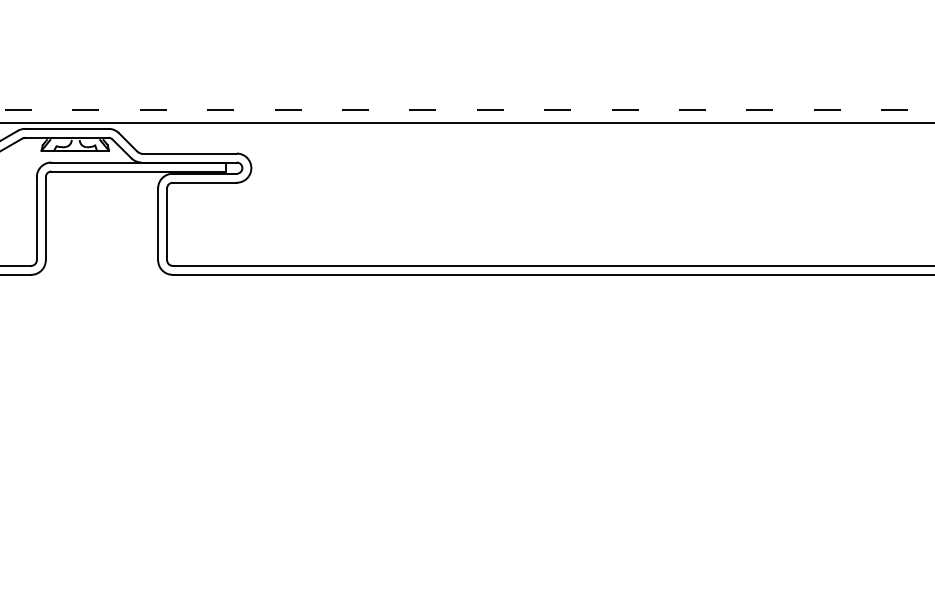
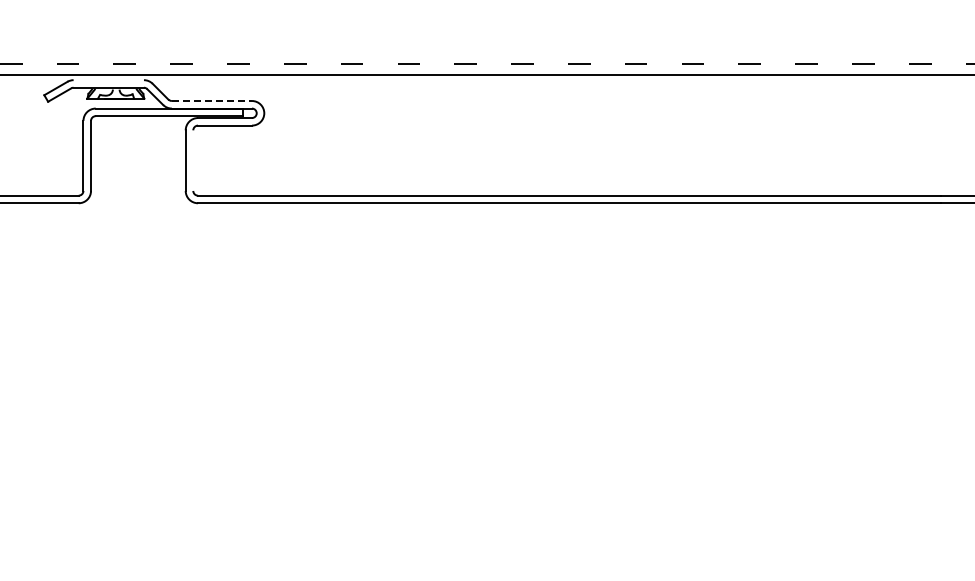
line: (66, 129) -> (108, 80), removed
line: (189, 154) -> (212, 101), solid -> dashed
line: (167, 224) -> (193, 160), removed

